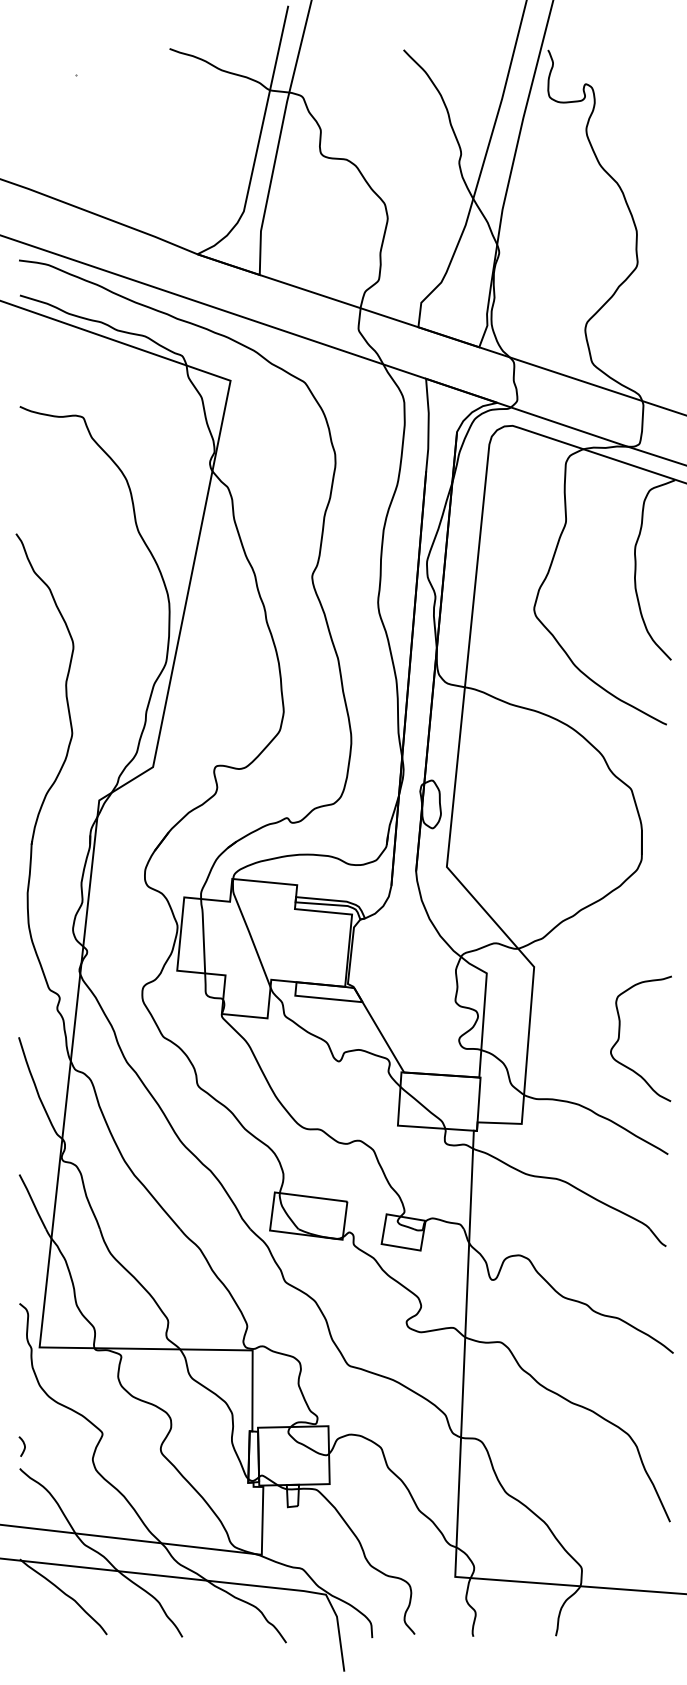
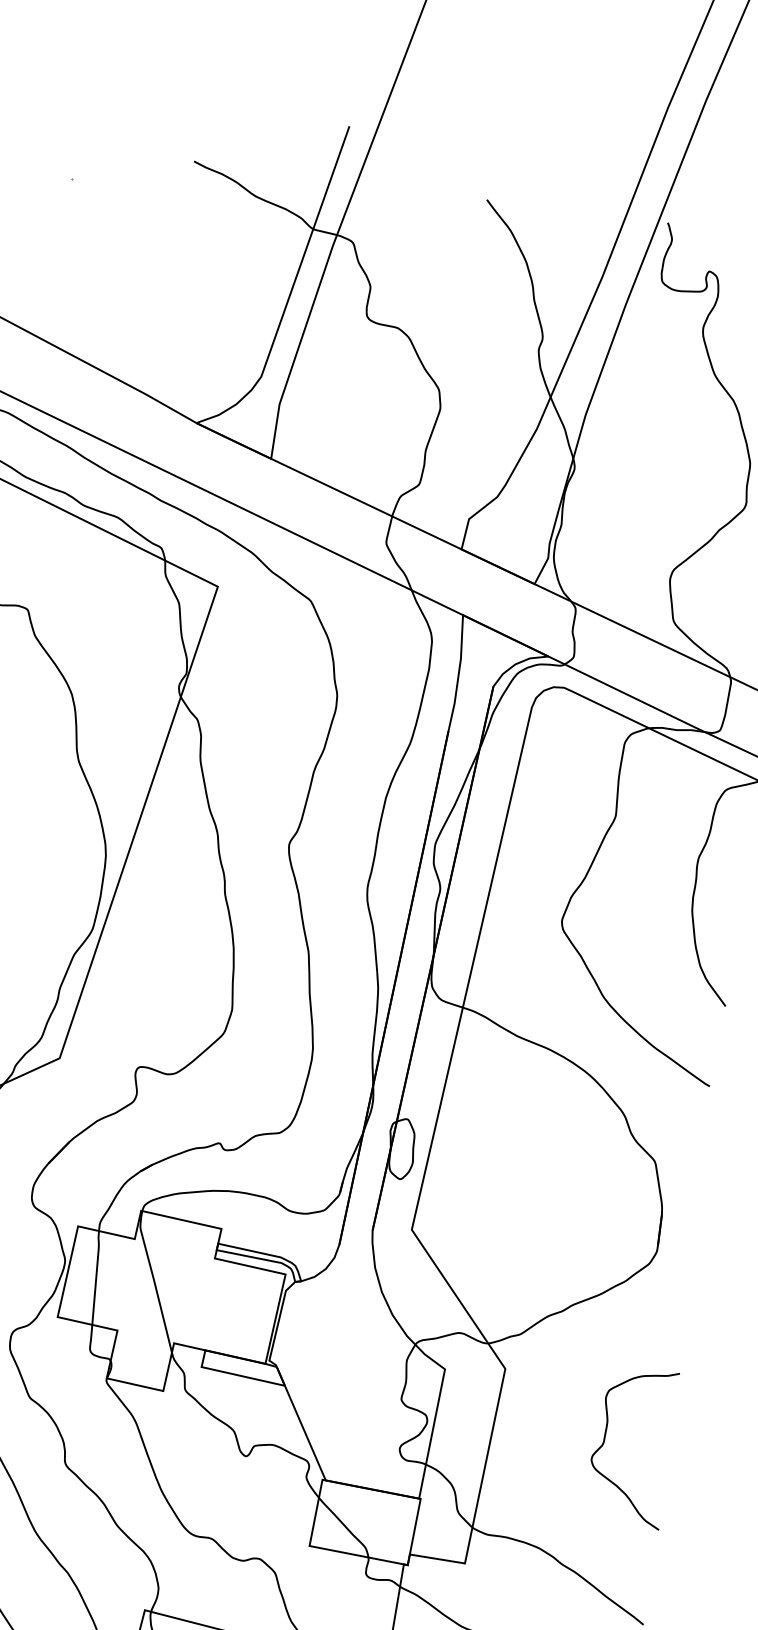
curve: (620, 1032) -> (606, 1435), moved

